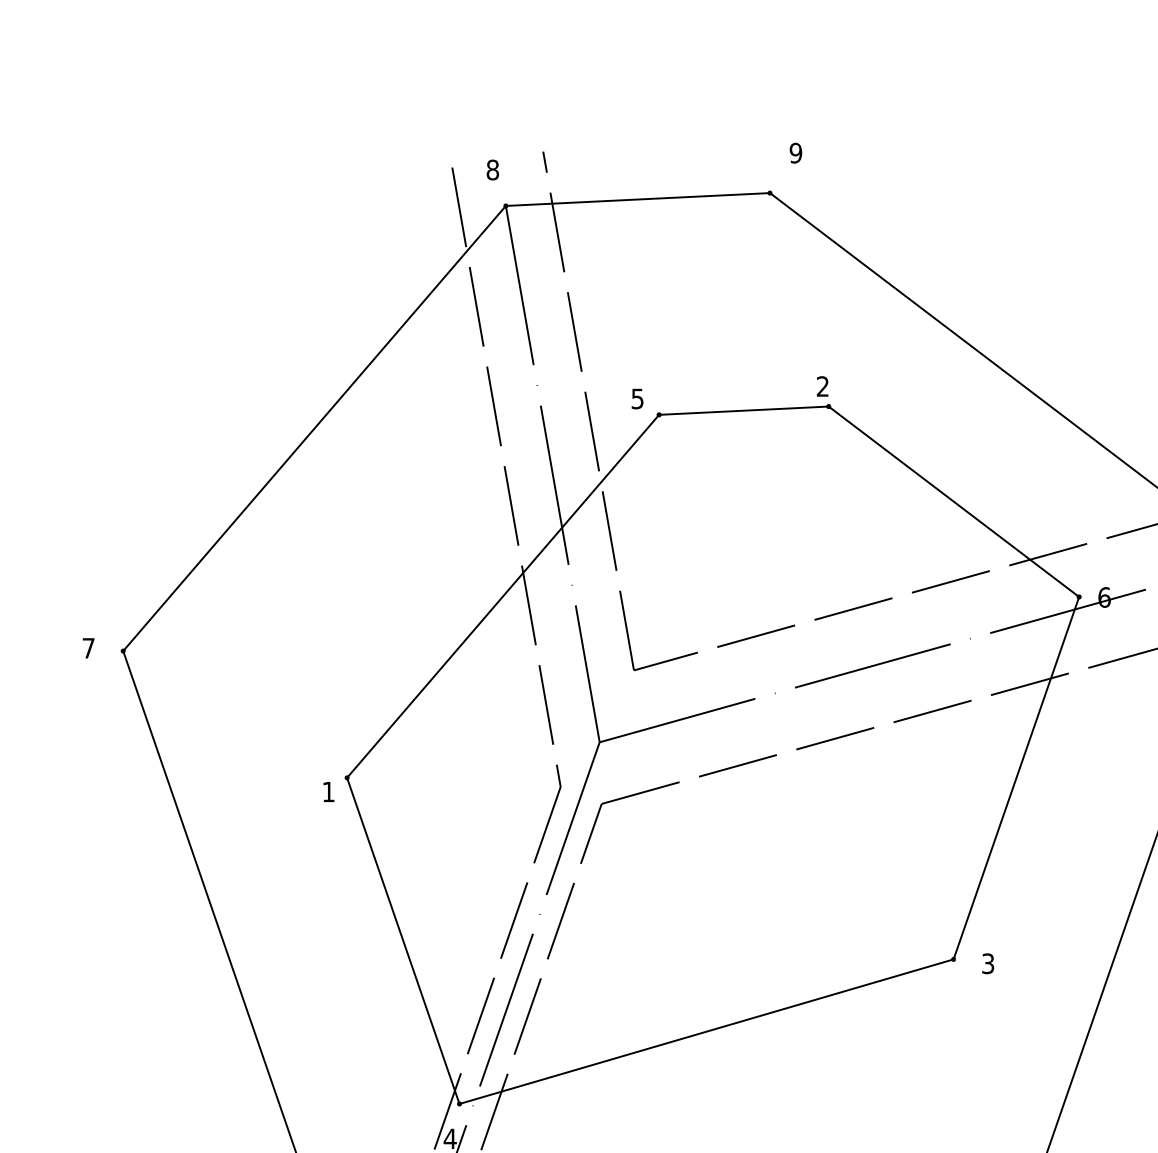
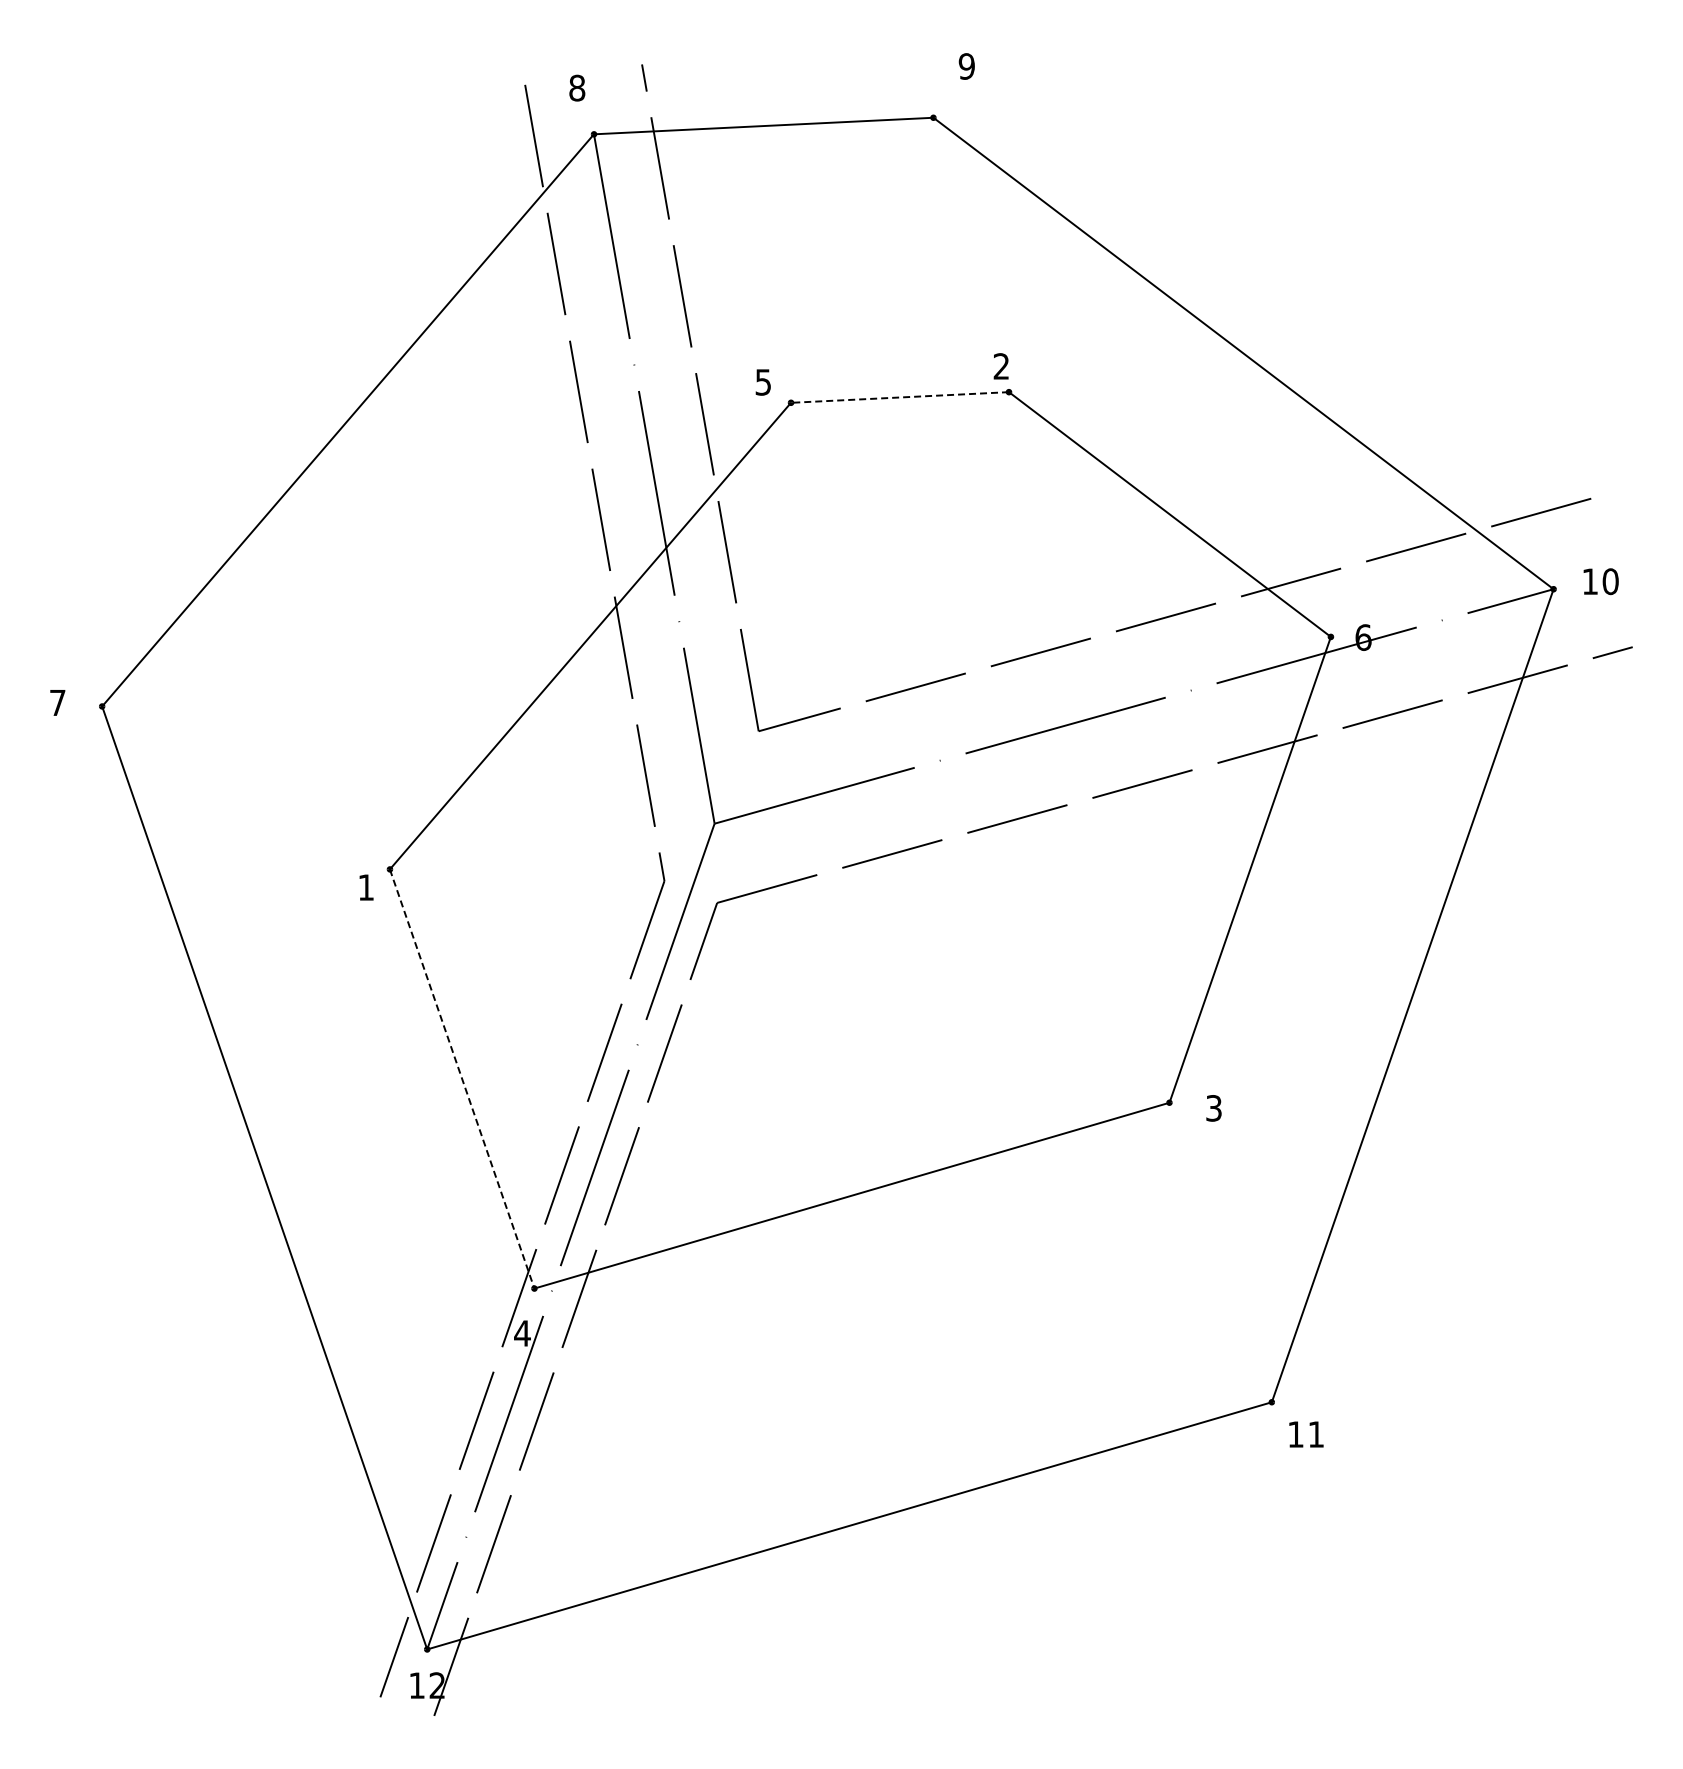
line: (743, 410) -> (899, 397), solid -> dashed
line: (403, 940) -> (462, 1078), solid -> dashed

